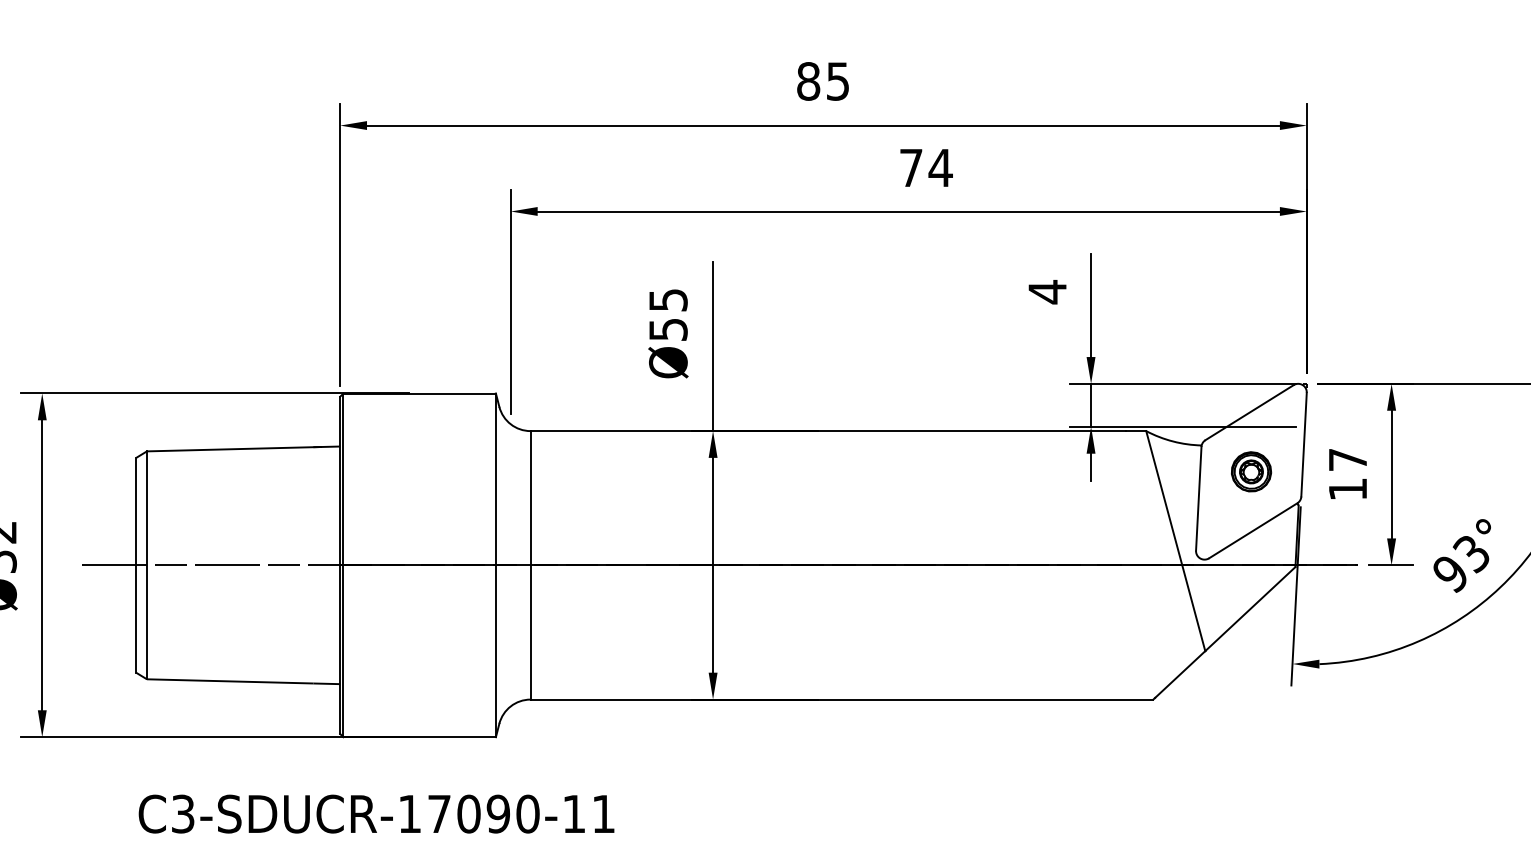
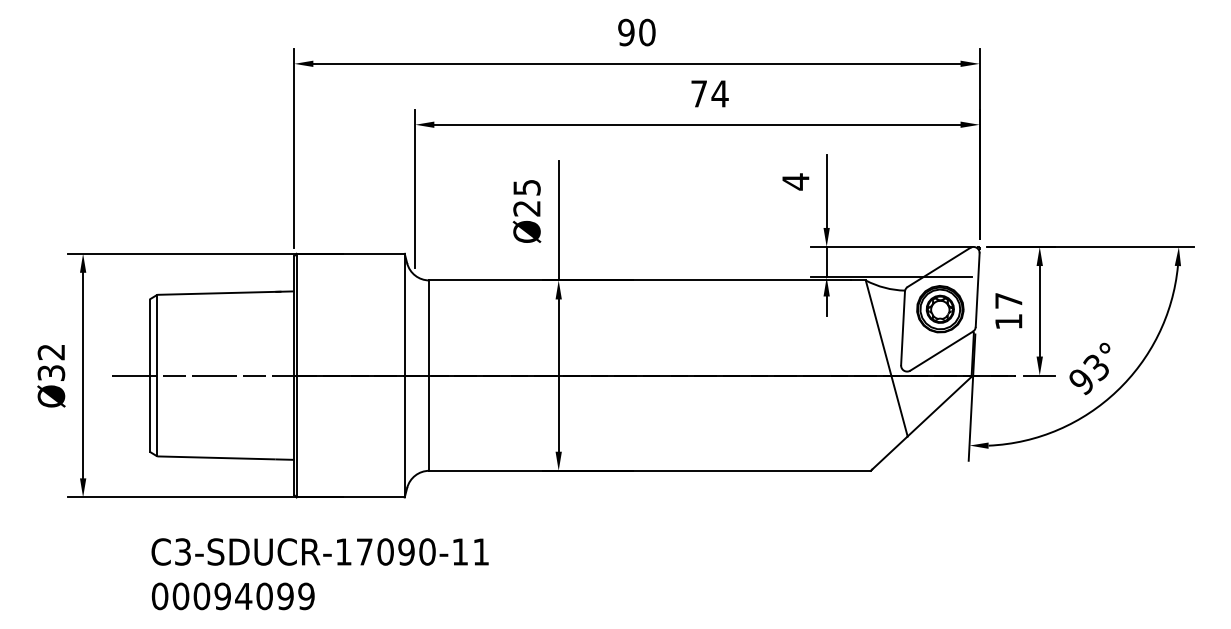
text: (822, 81) -> (636, 32), 85 -> 90
text: (667, 329) -> (526, 208), Ø55 -> Ø25
part: (1251, 472) -> (940, 309), size x1.67

